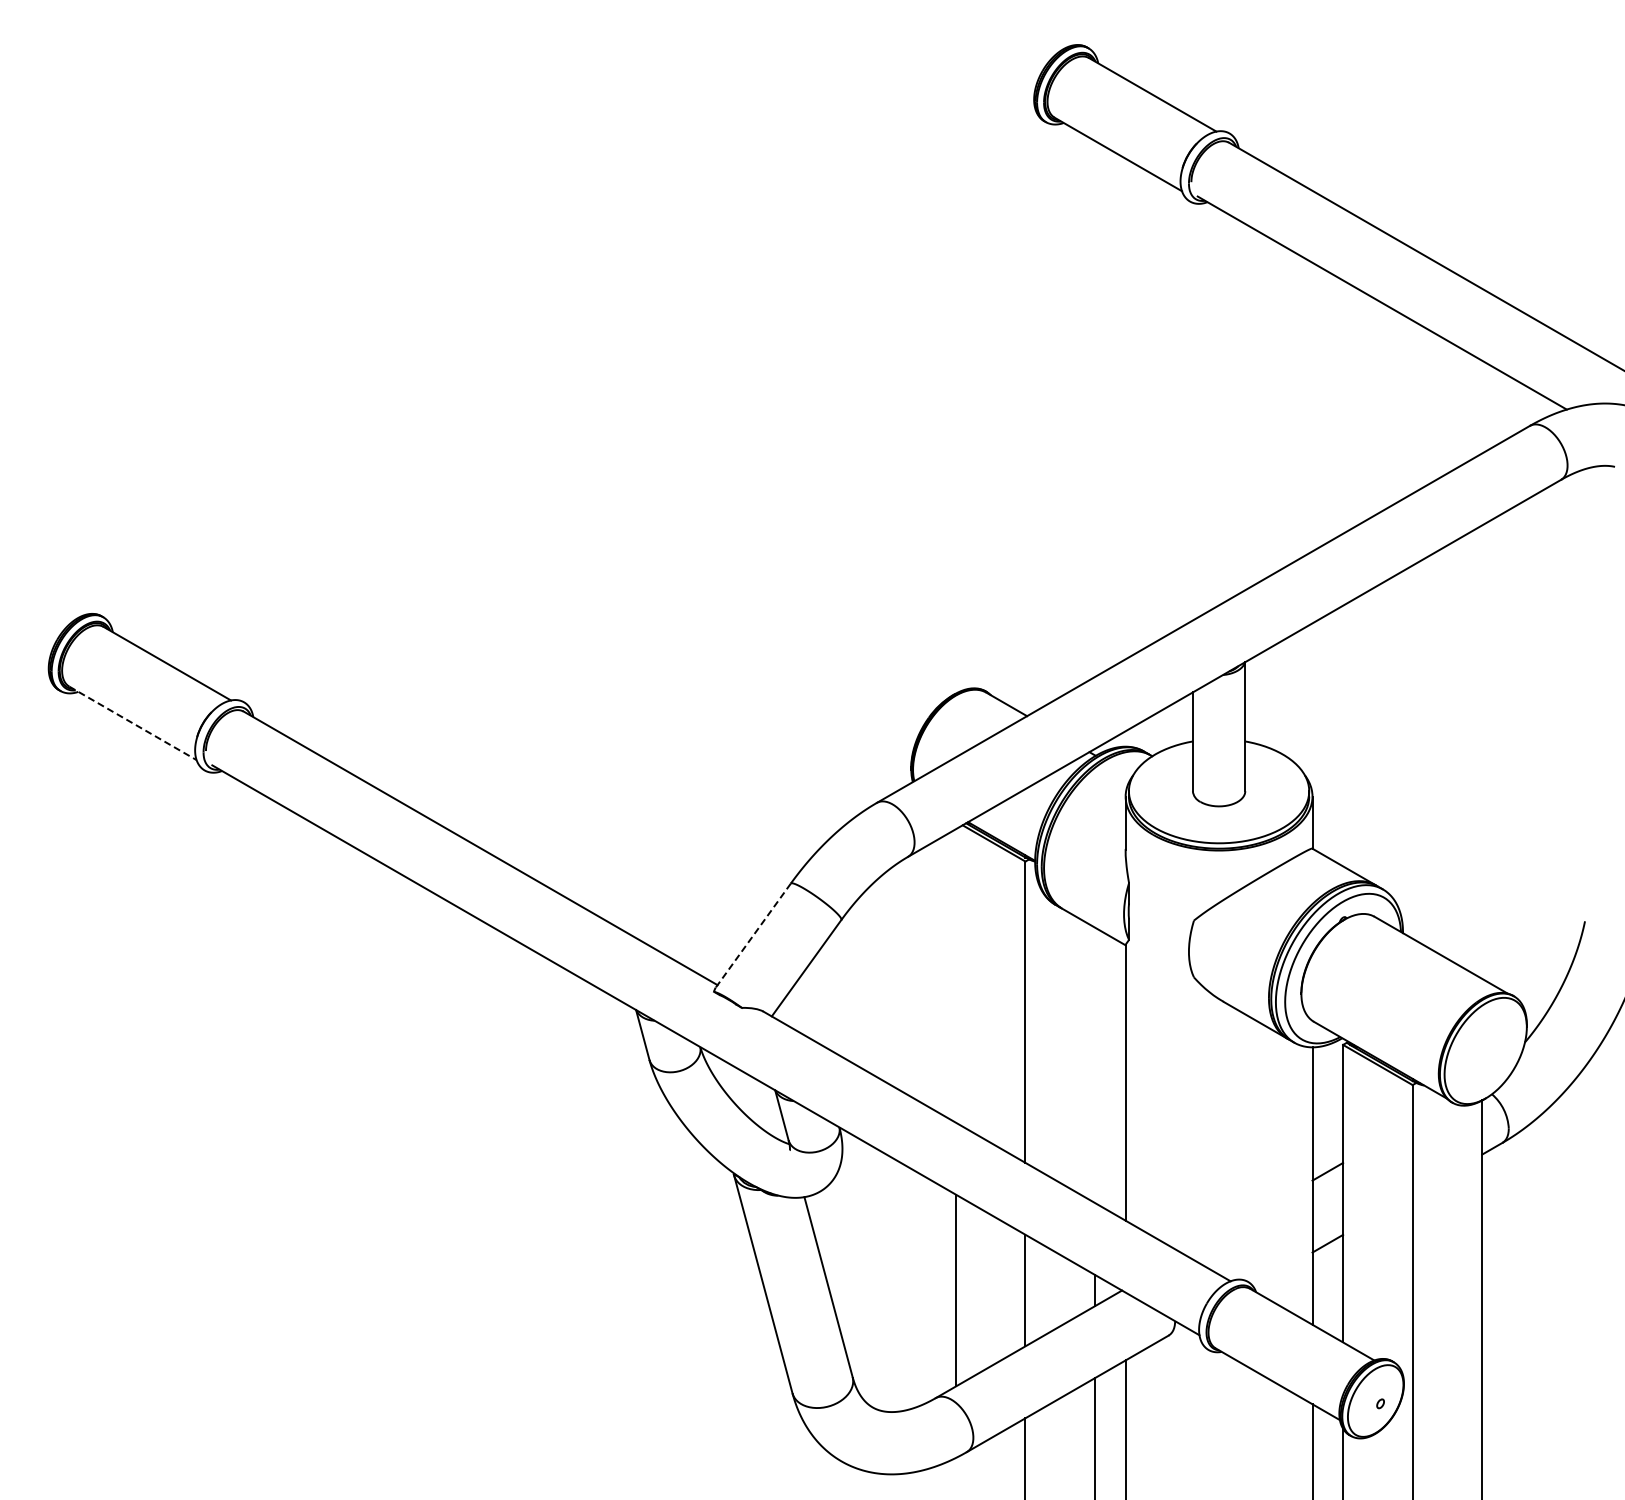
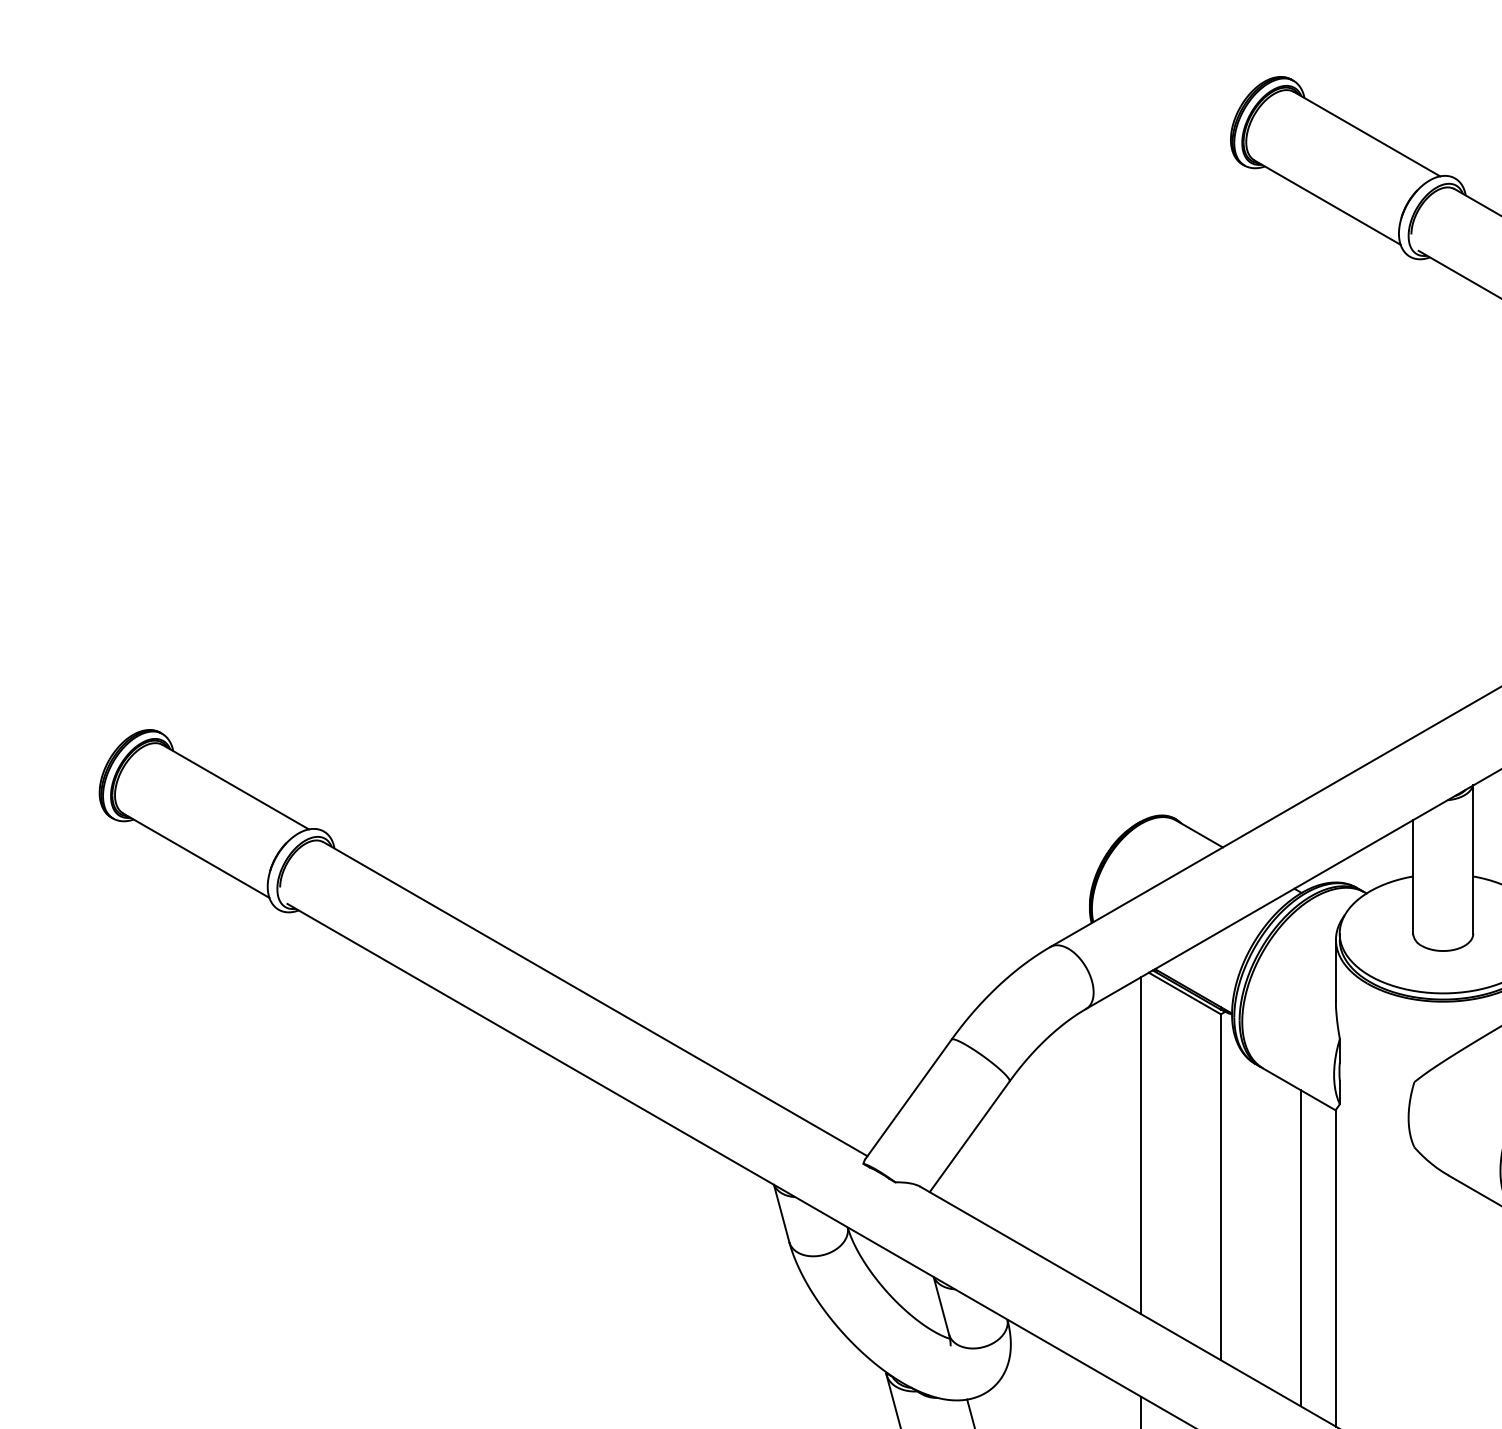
line: (132, 723) -> (195, 855), dashed -> solid
line: (753, 936) -> (908, 1100), dashed -> solid
line: (955, 975) -> (1140, 1145), added
line: (1095, 1065) -> (1301, 1248), added

